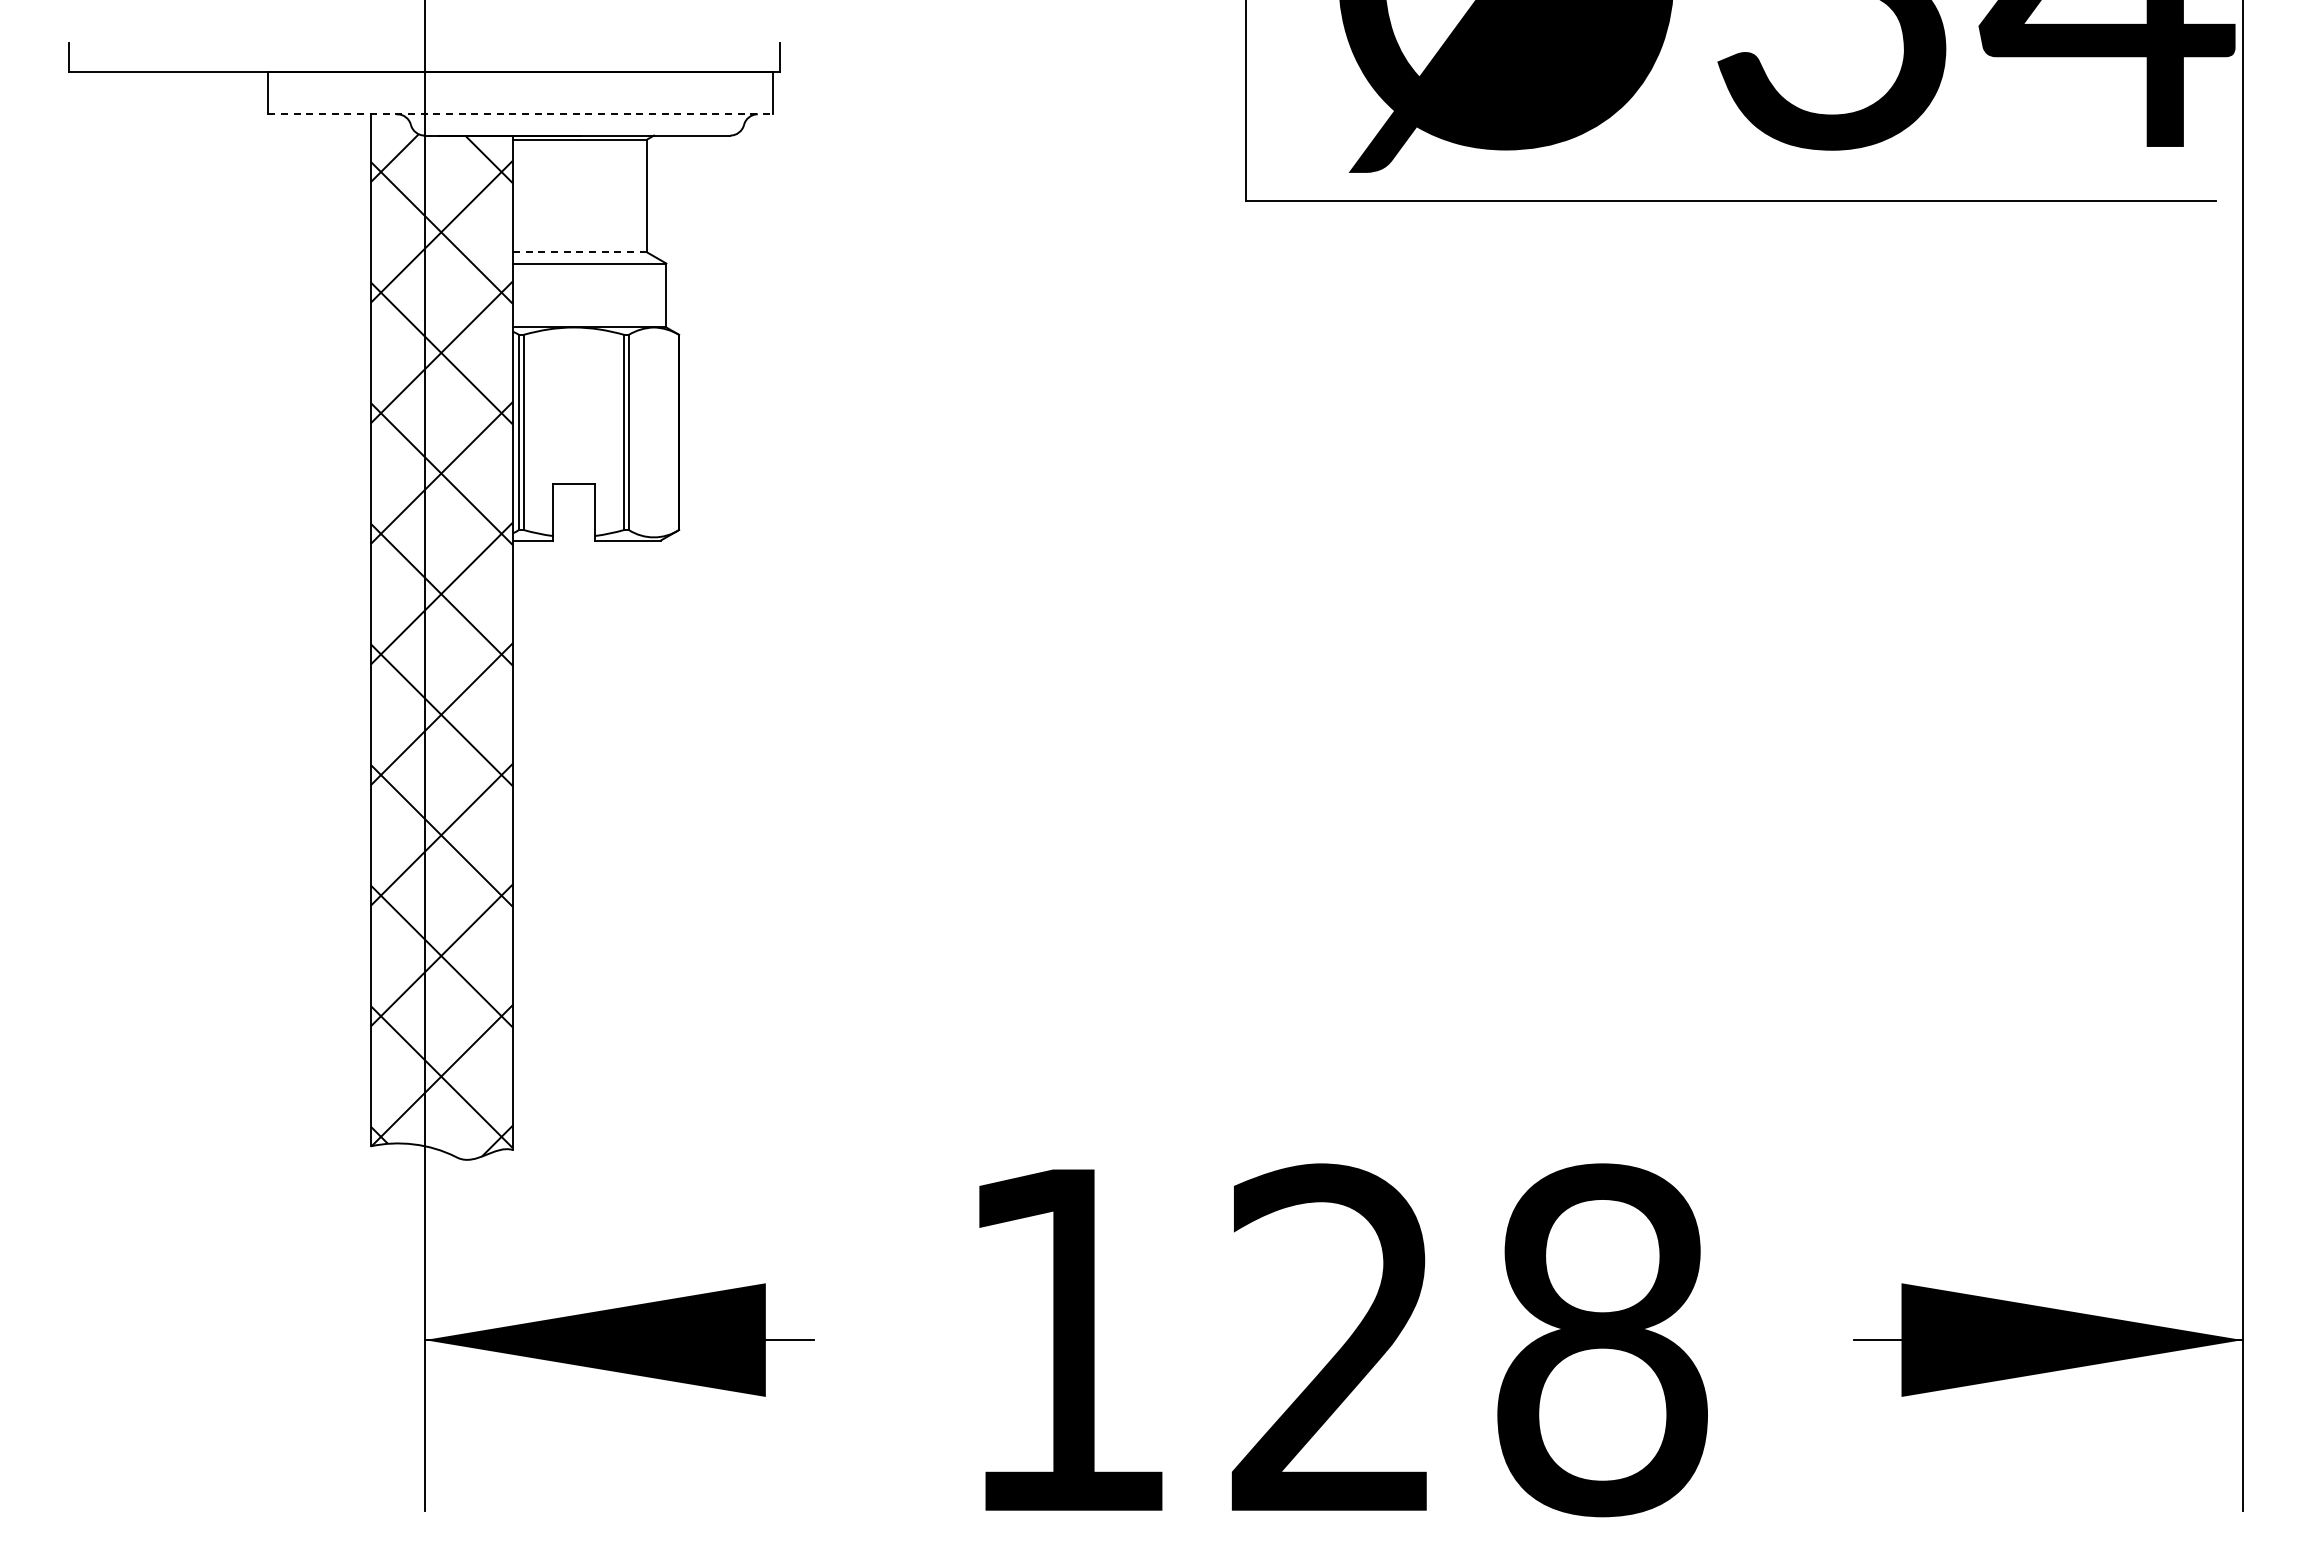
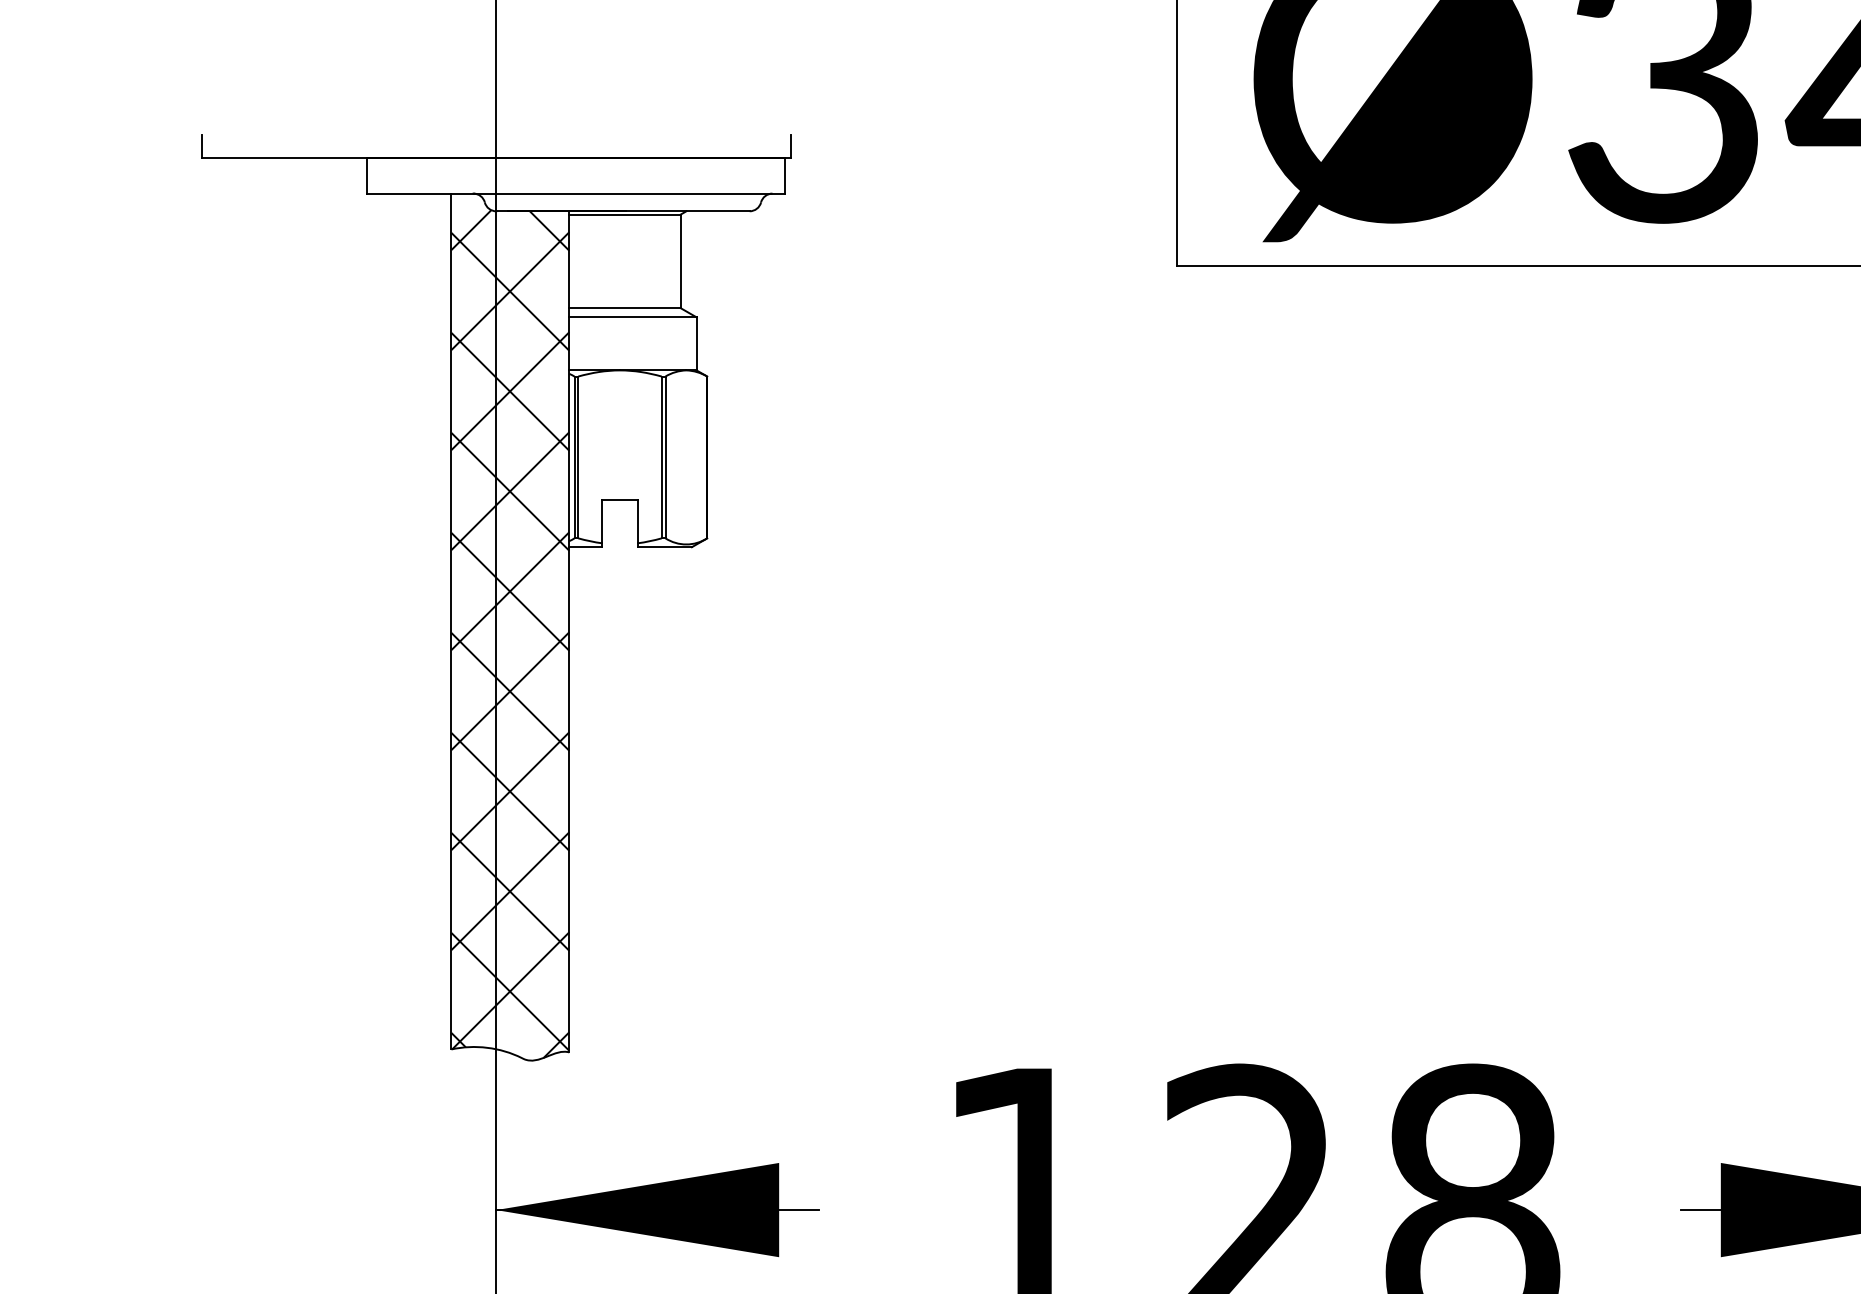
line: (521, 114) -> (576, 193), dashed -> solid
line: (580, 252) -> (625, 308), dashed -> solid

